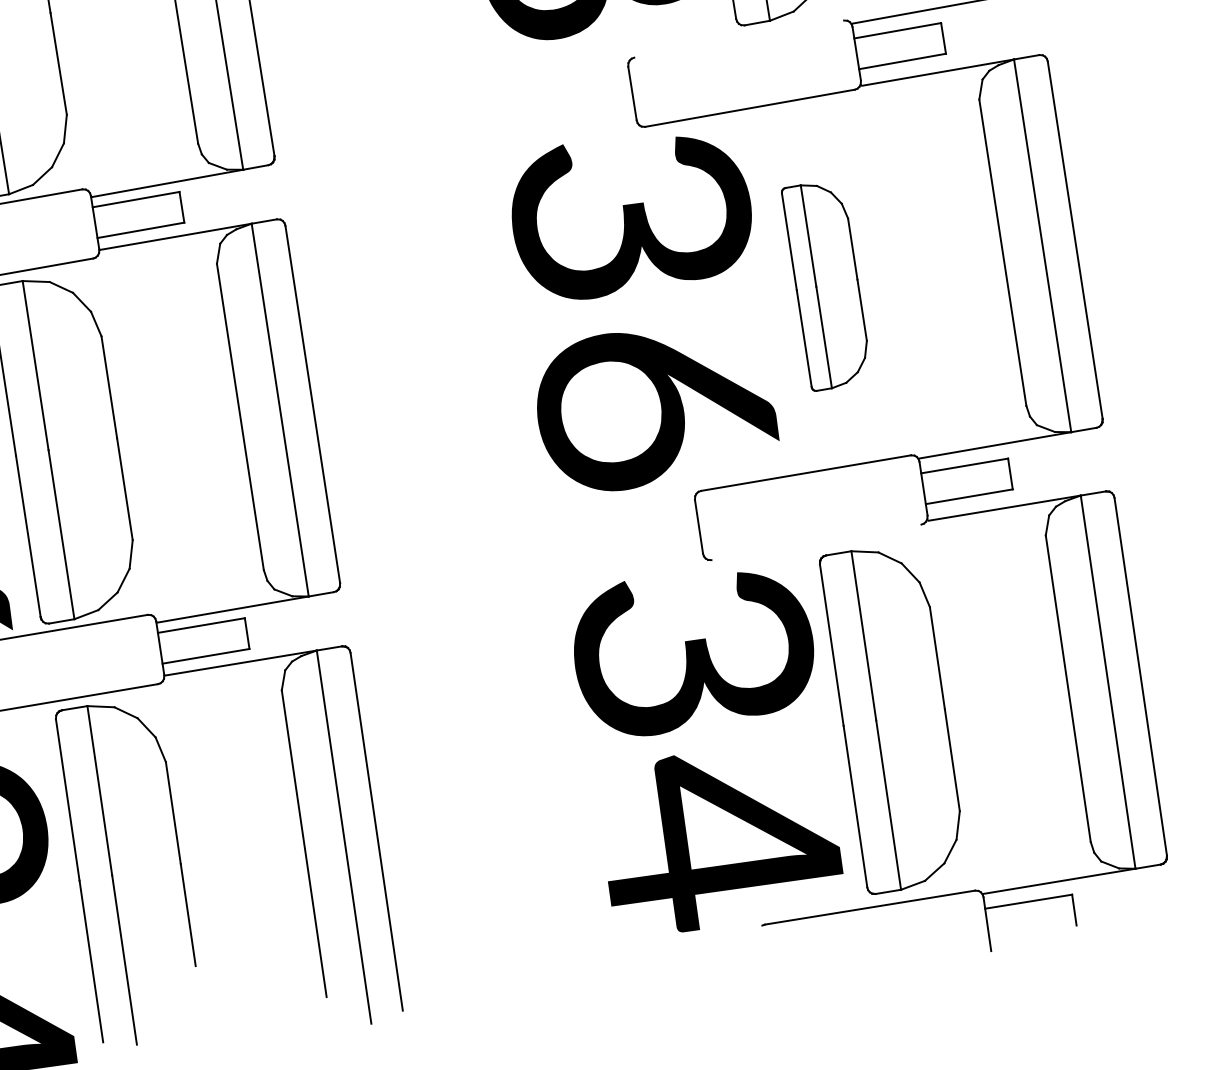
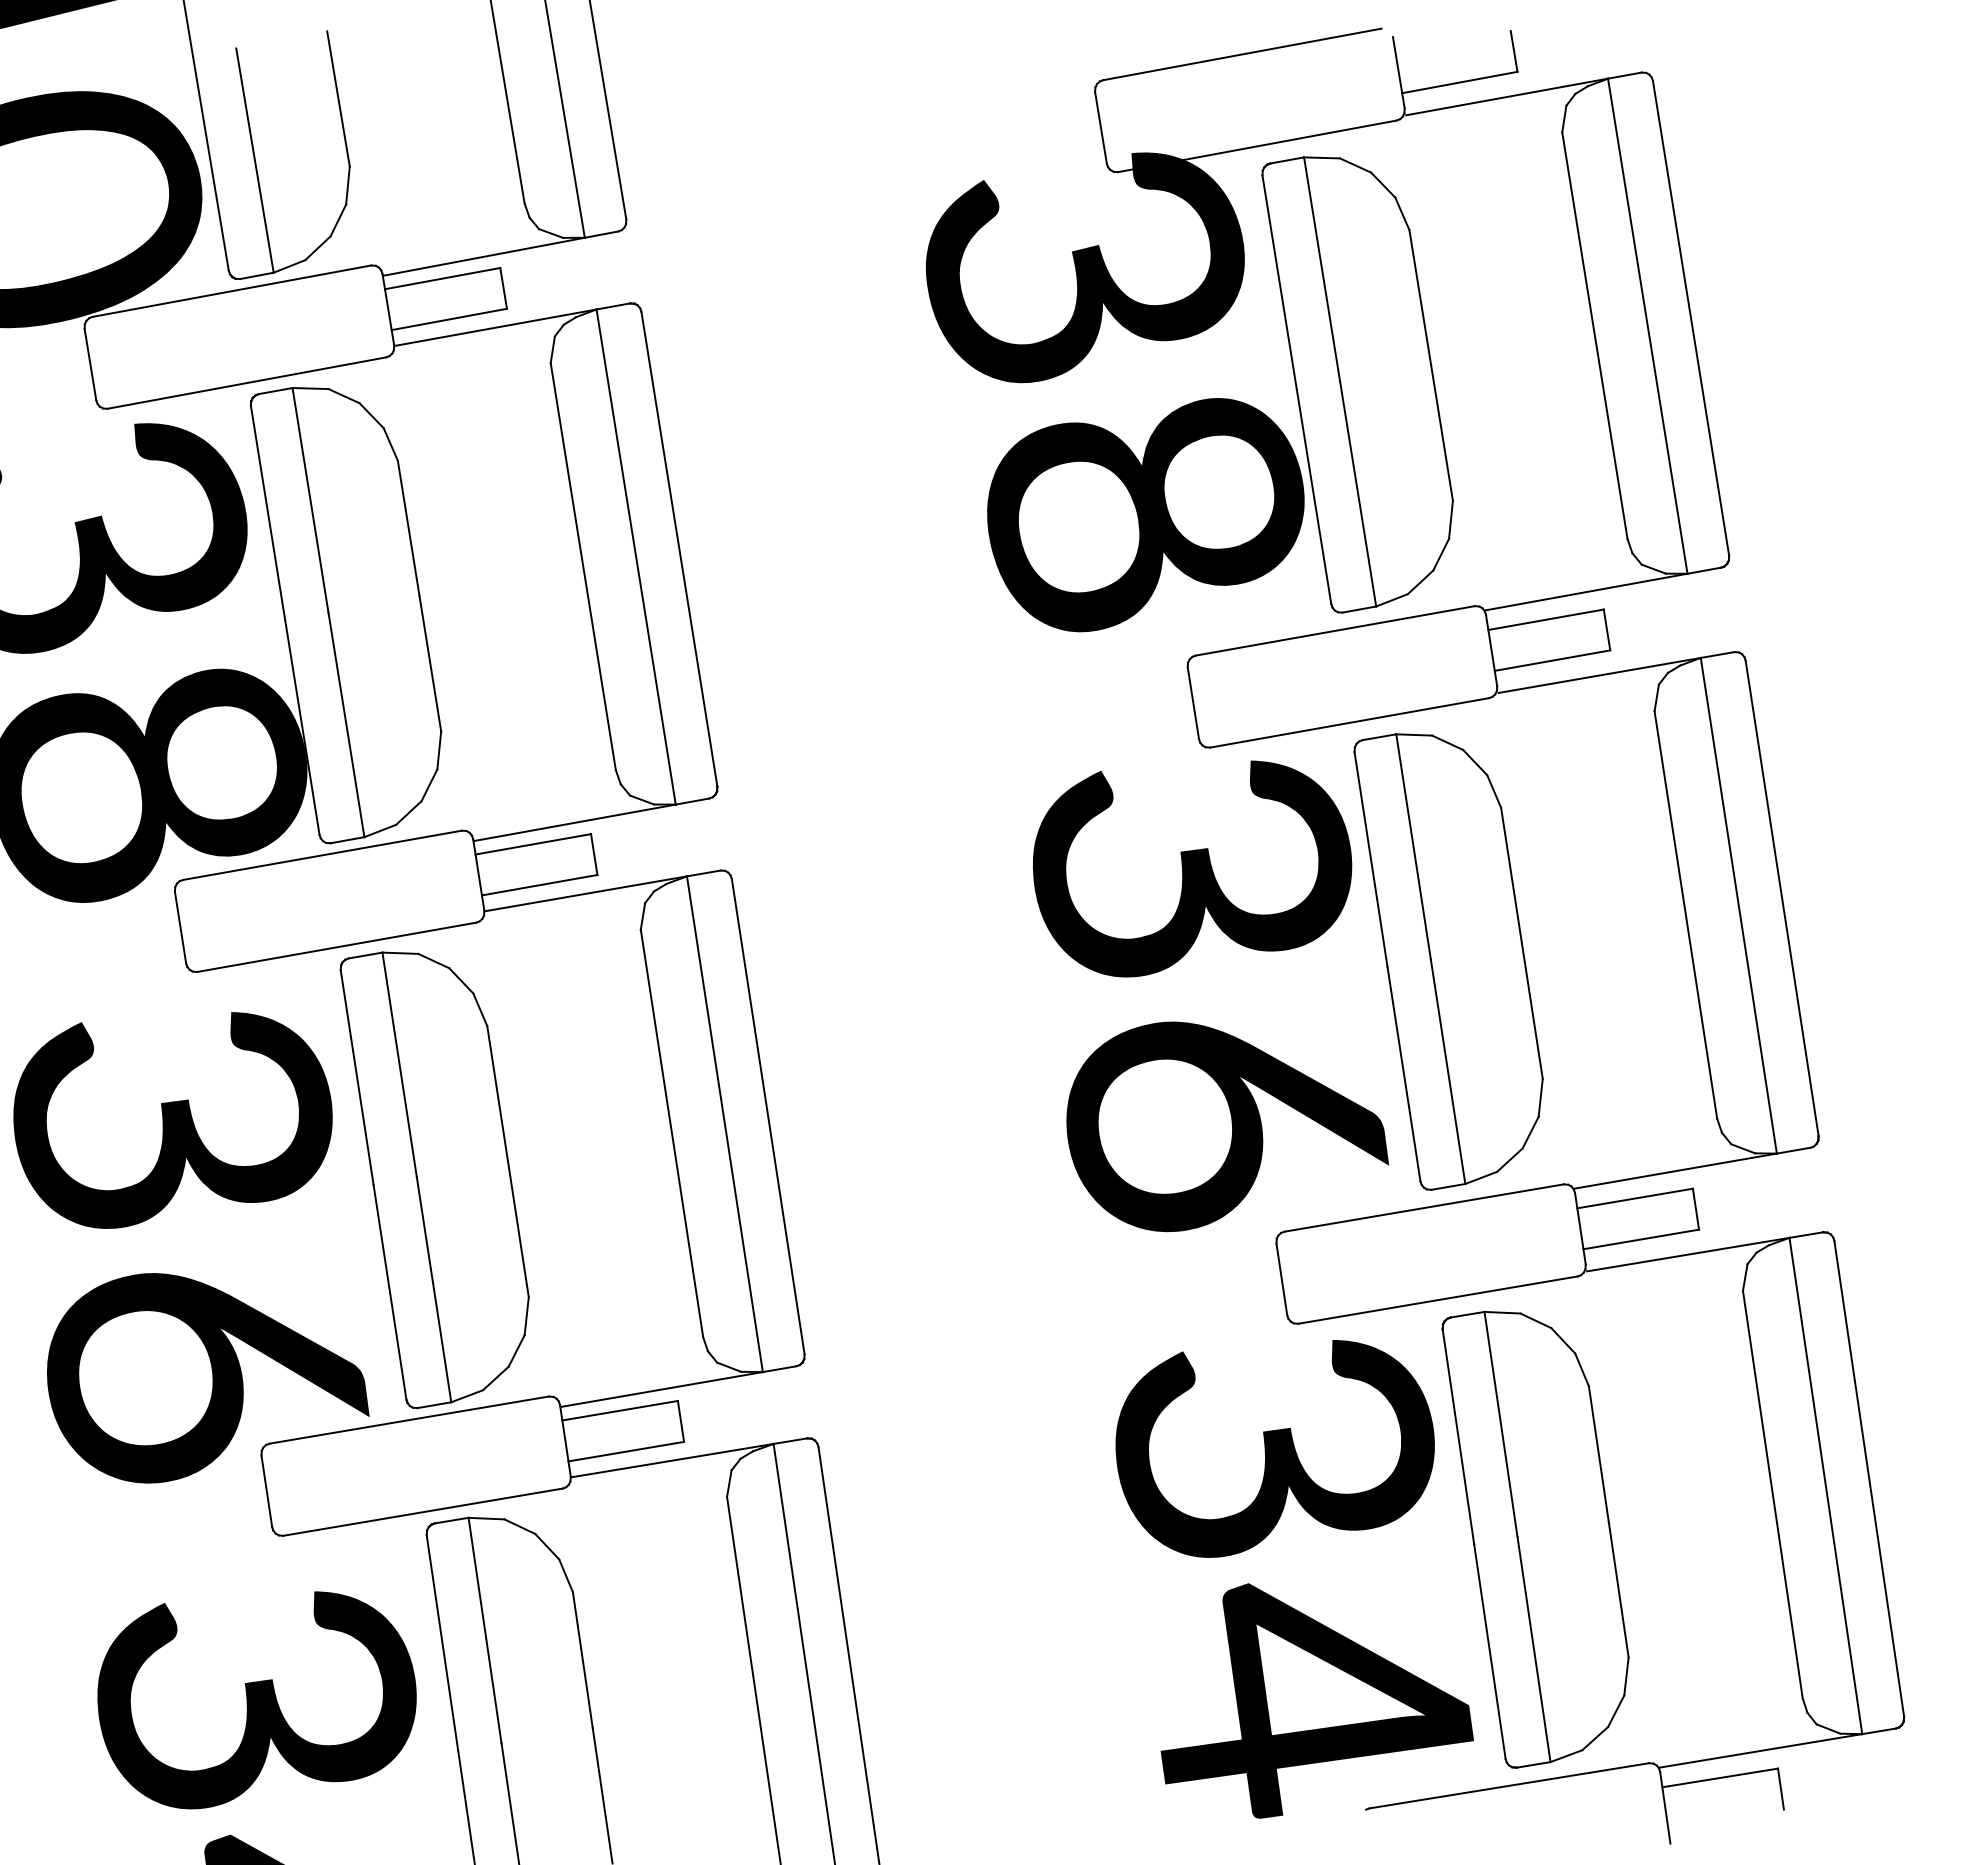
line: (738, 38) -> (1334, 630), added
part: (824, 287) -> (1448, 961), size x1.67
line: (816, 541) -> (1437, 1299), added

